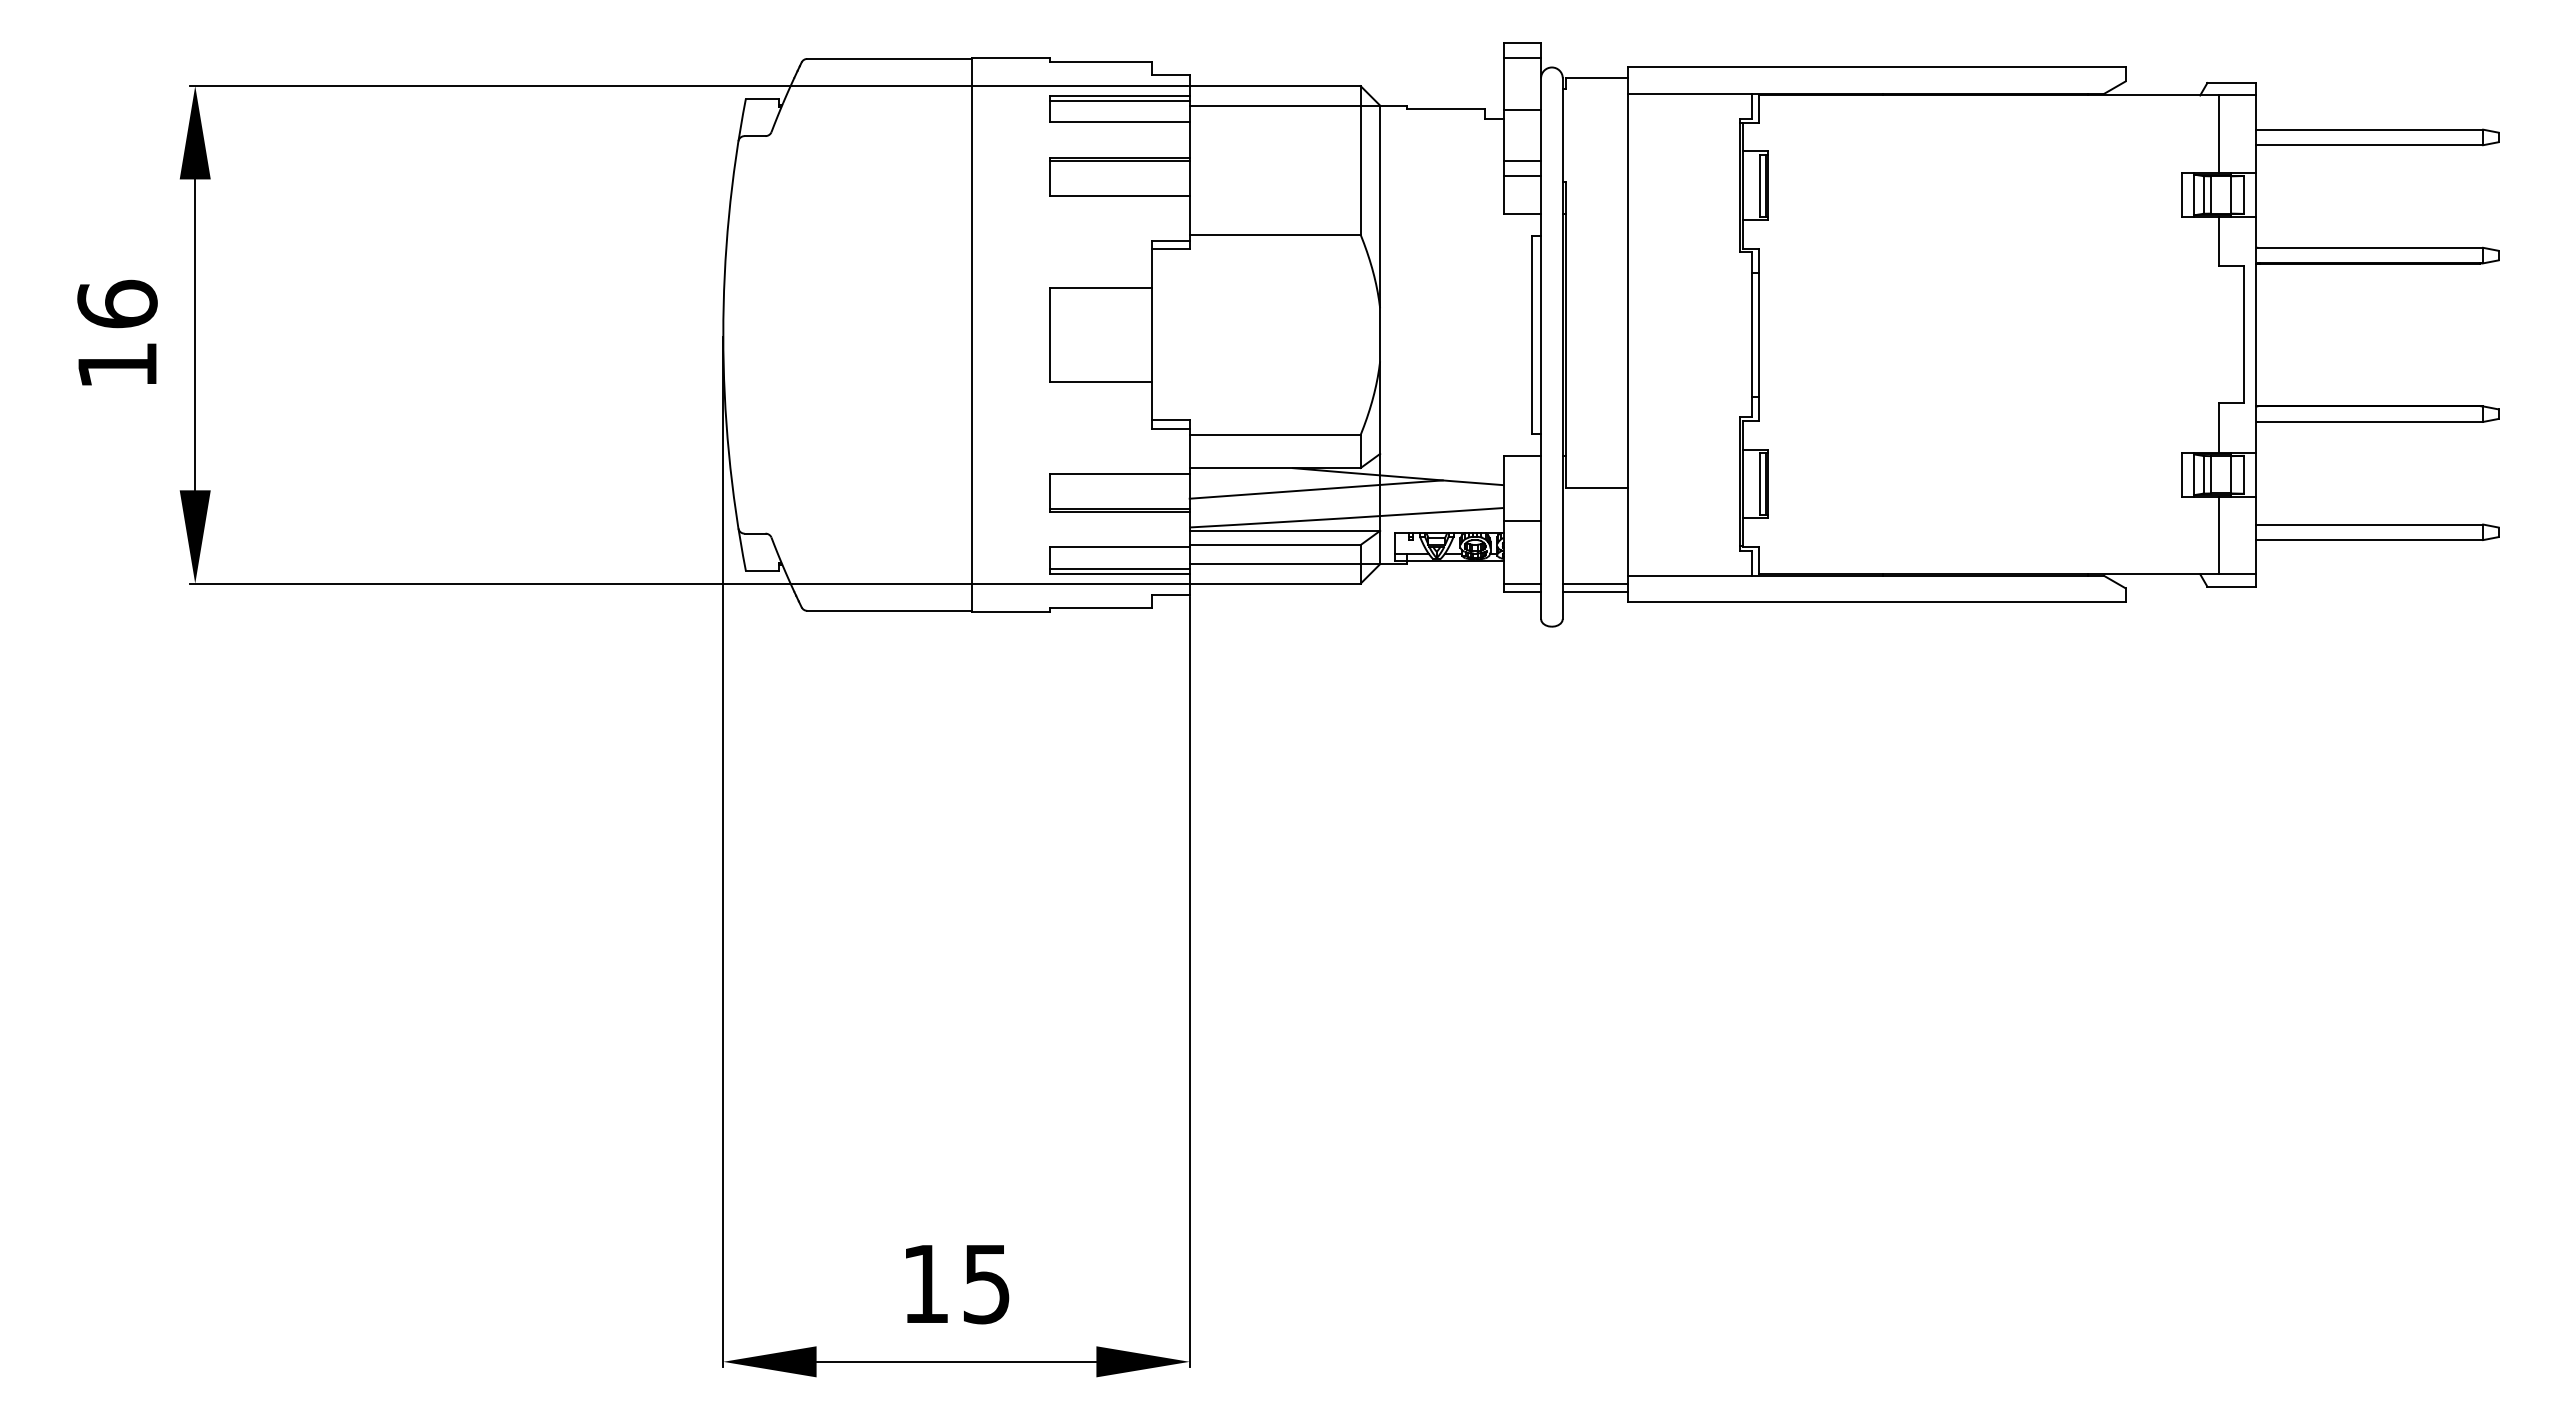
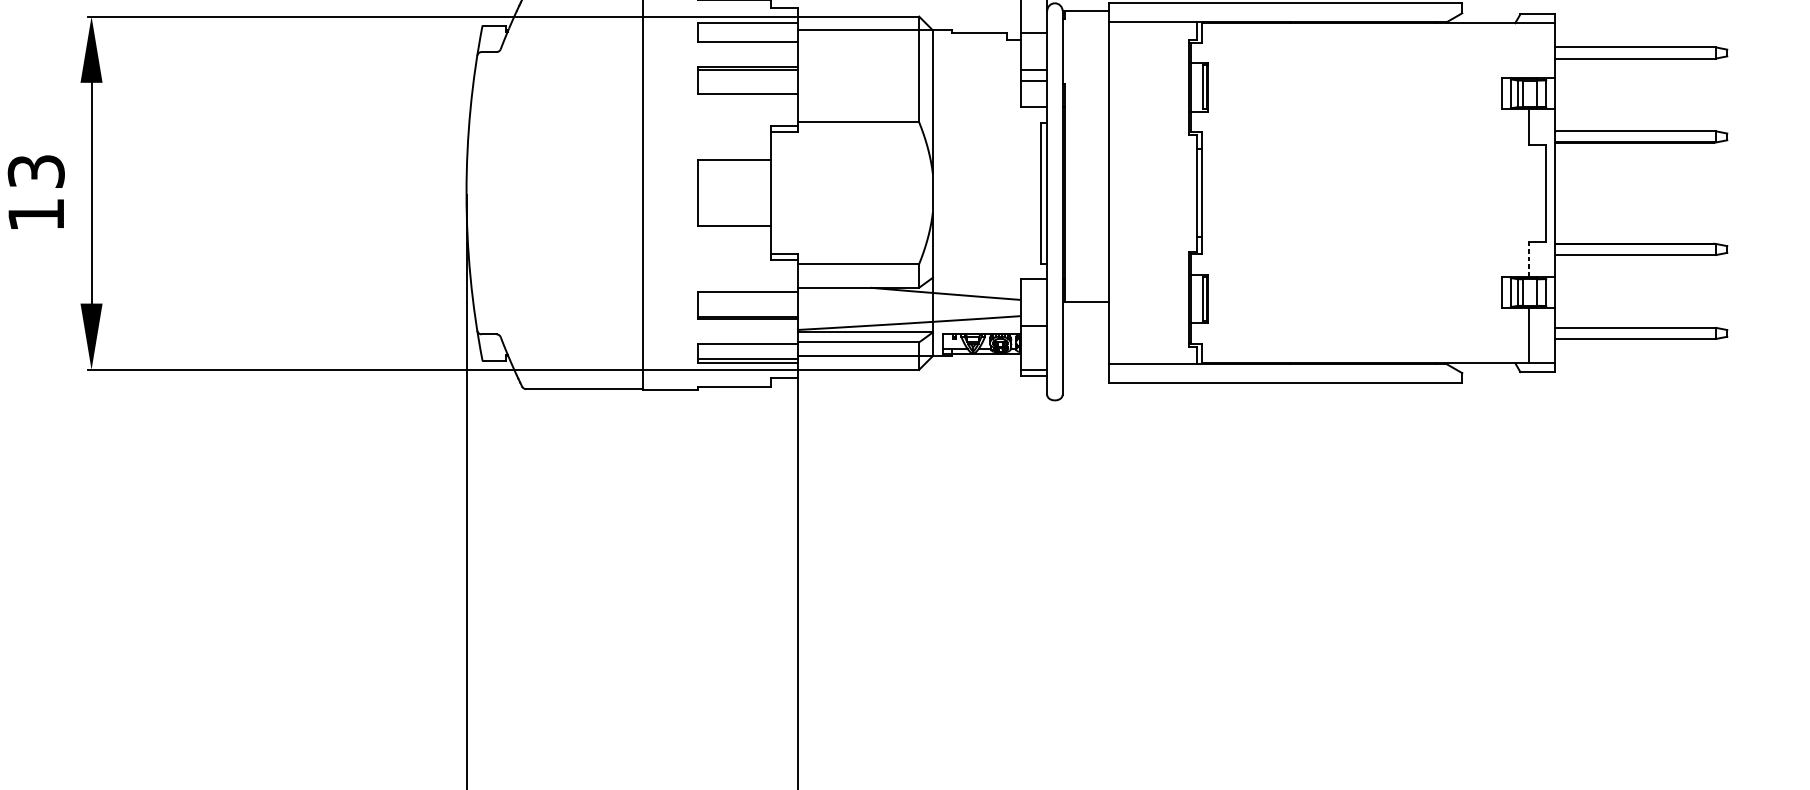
line: (1119, 100) -> (747, 26), removed
line: (2218, 134) -> (1528, 50), removed
text: (117, 303) -> (36, 170), 16 -> 13
line: (2218, 428) -> (1528, 259), solid -> dashed
line: (1315, 489) -> (887, 303), removed
line: (1595, 583) -> (1085, 369), removed
line: (1595, 592) -> (1085, 376), removed

